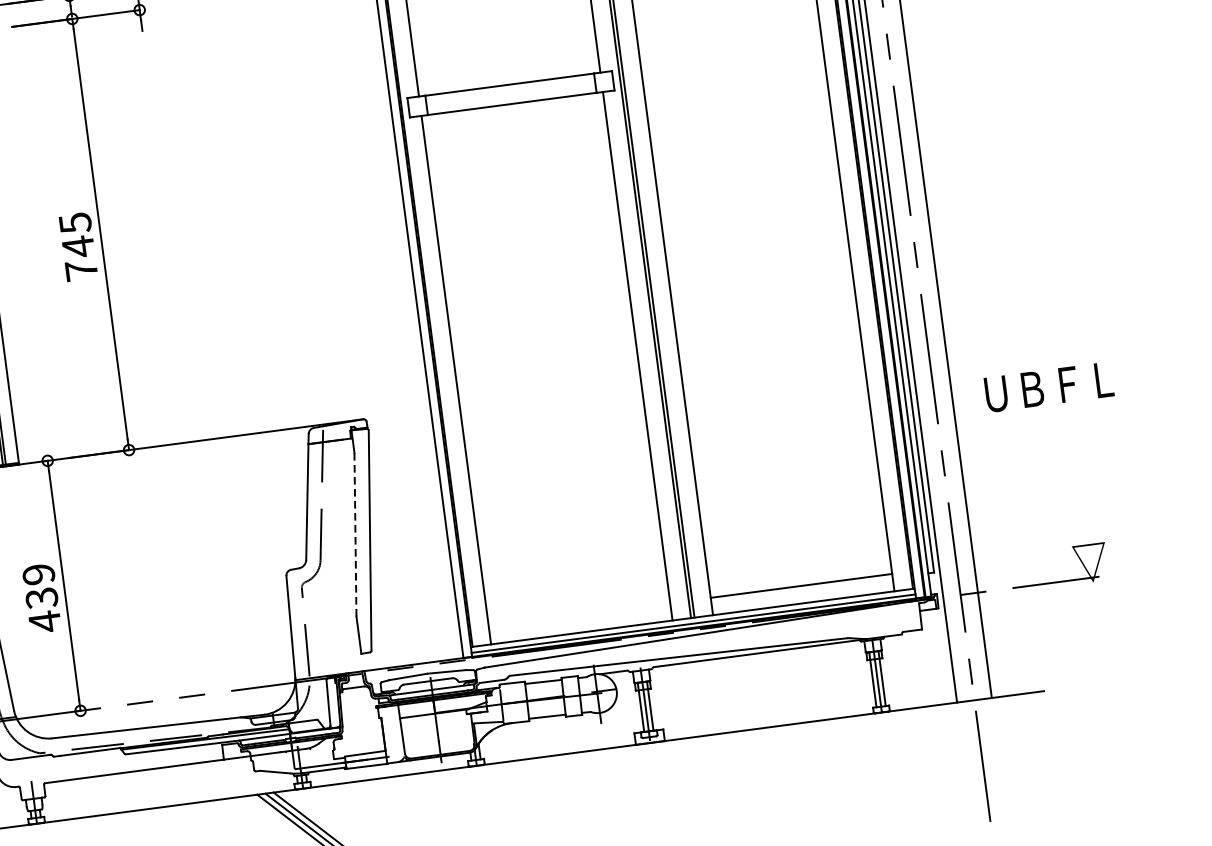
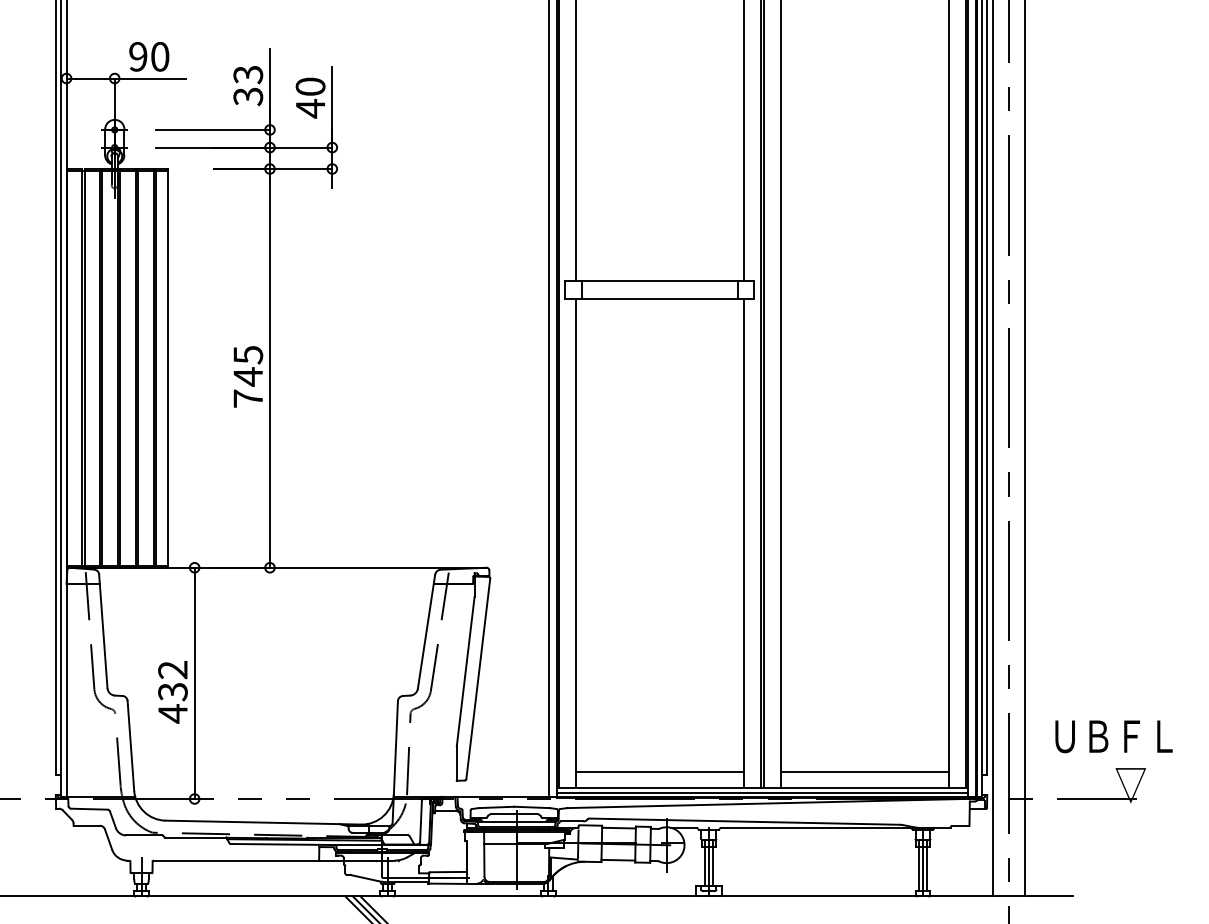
text: (1048, 387) -> (1113, 736), moved
line: (355, 534) -> (465, 671), dashed -> solid
text: (38, 575) -> (172, 670), 439 -> 432
line: (579, 614) -> (659, 771), added

